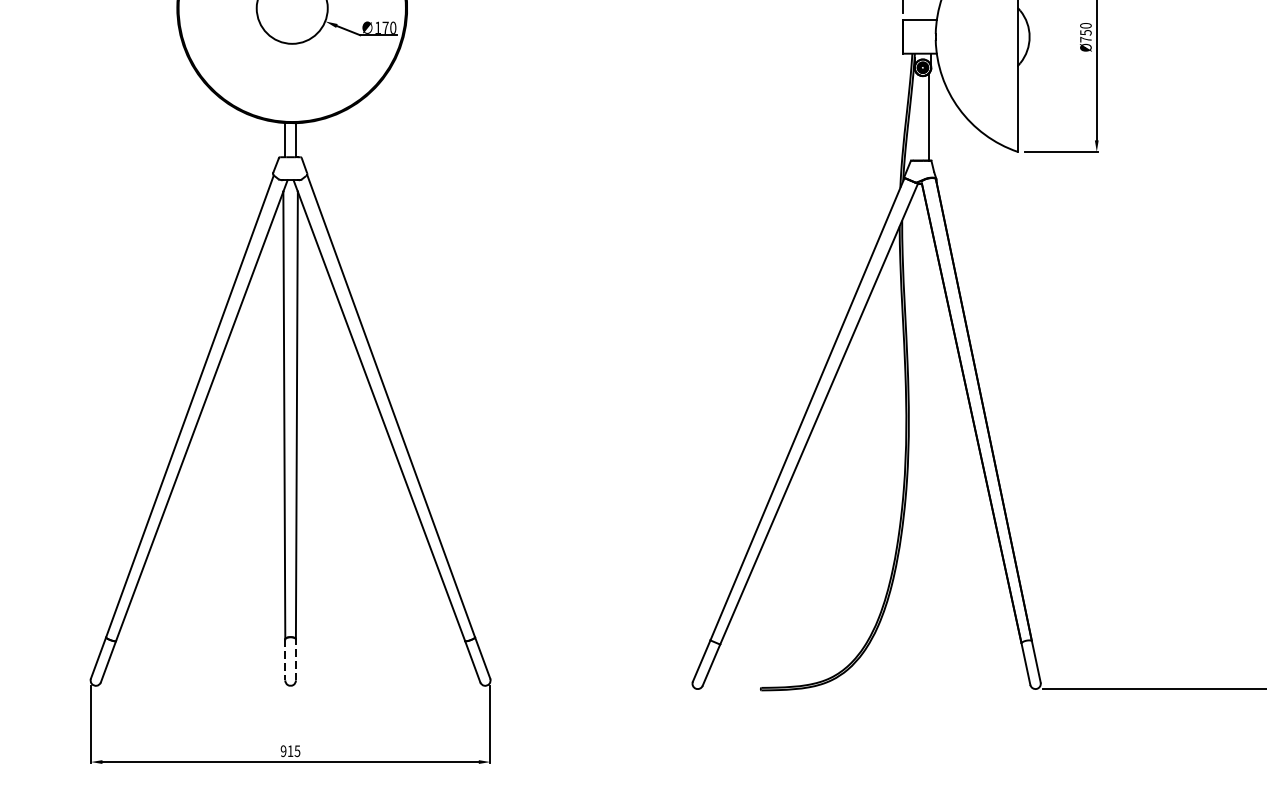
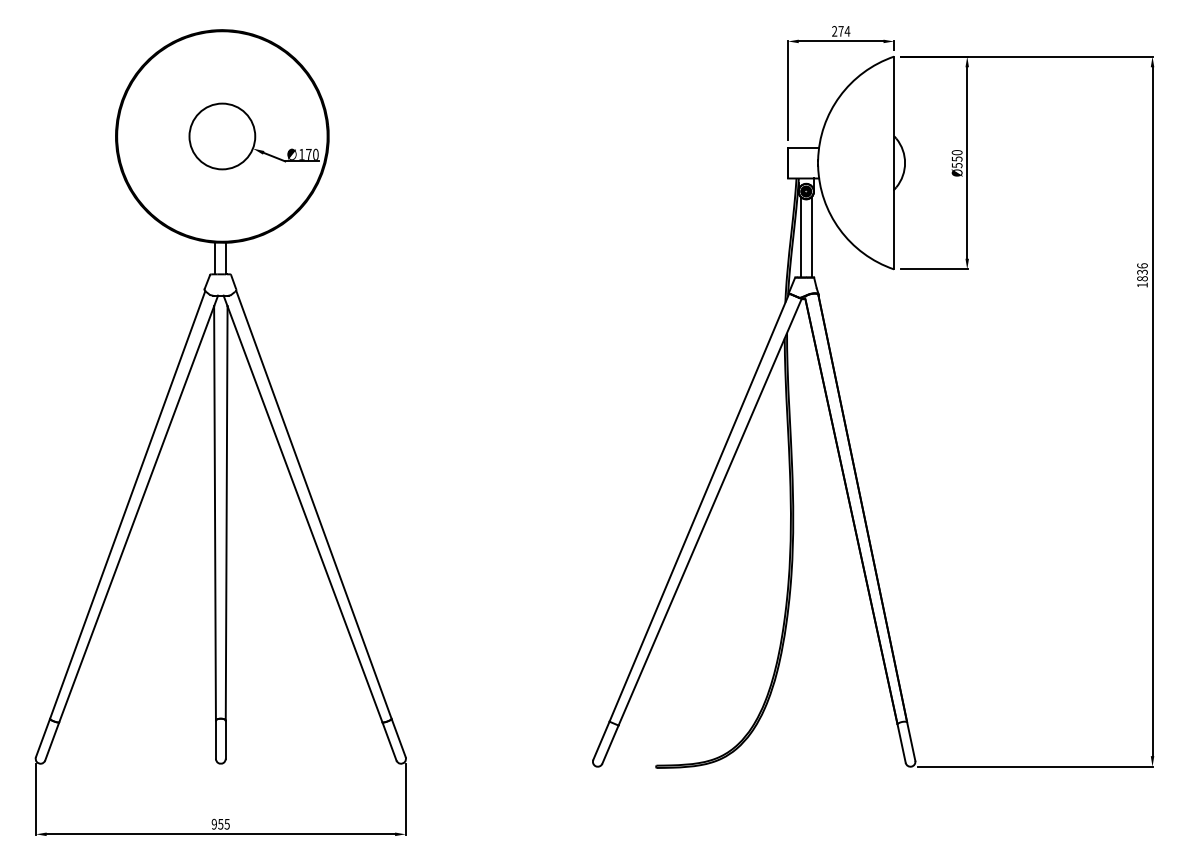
text: (1086, 39) -> (957, 165), Ø750 -> Ø550
line: (916, 117) -> (800, 237), added
line: (295, 659) -> (225, 739), dashed -> solid
line: (284, 660) -> (215, 740), dashed -> solid
text: (290, 751) -> (220, 824), 915 -> 955

